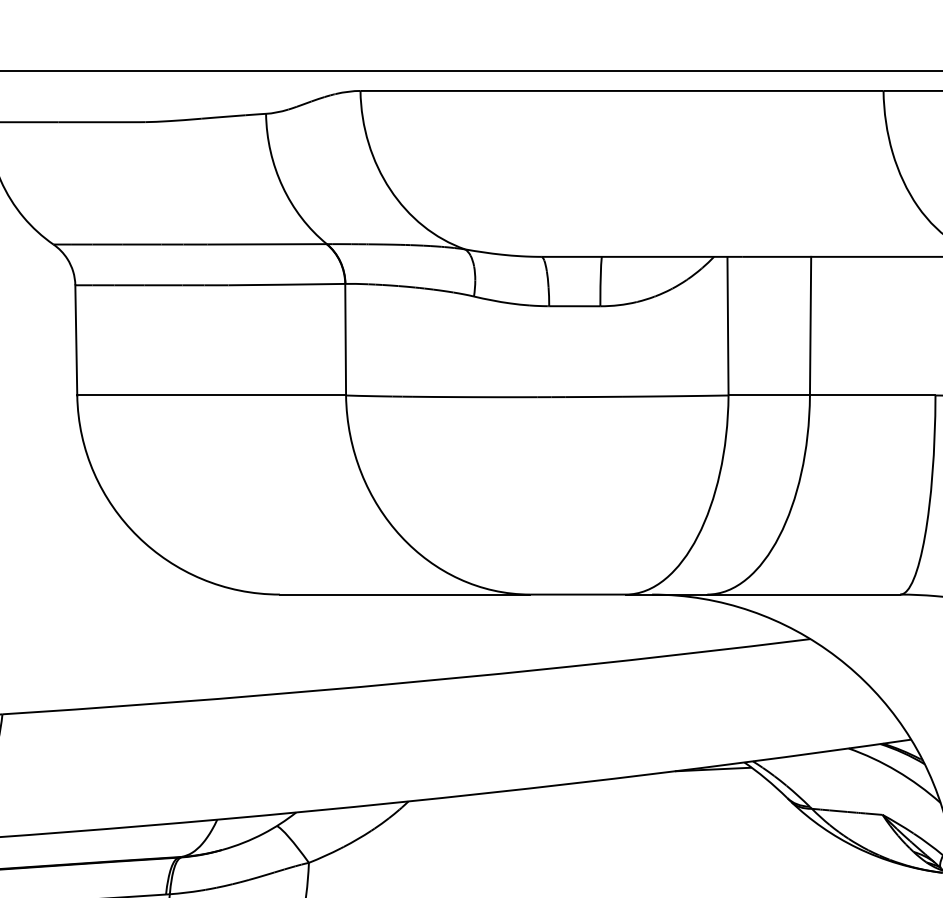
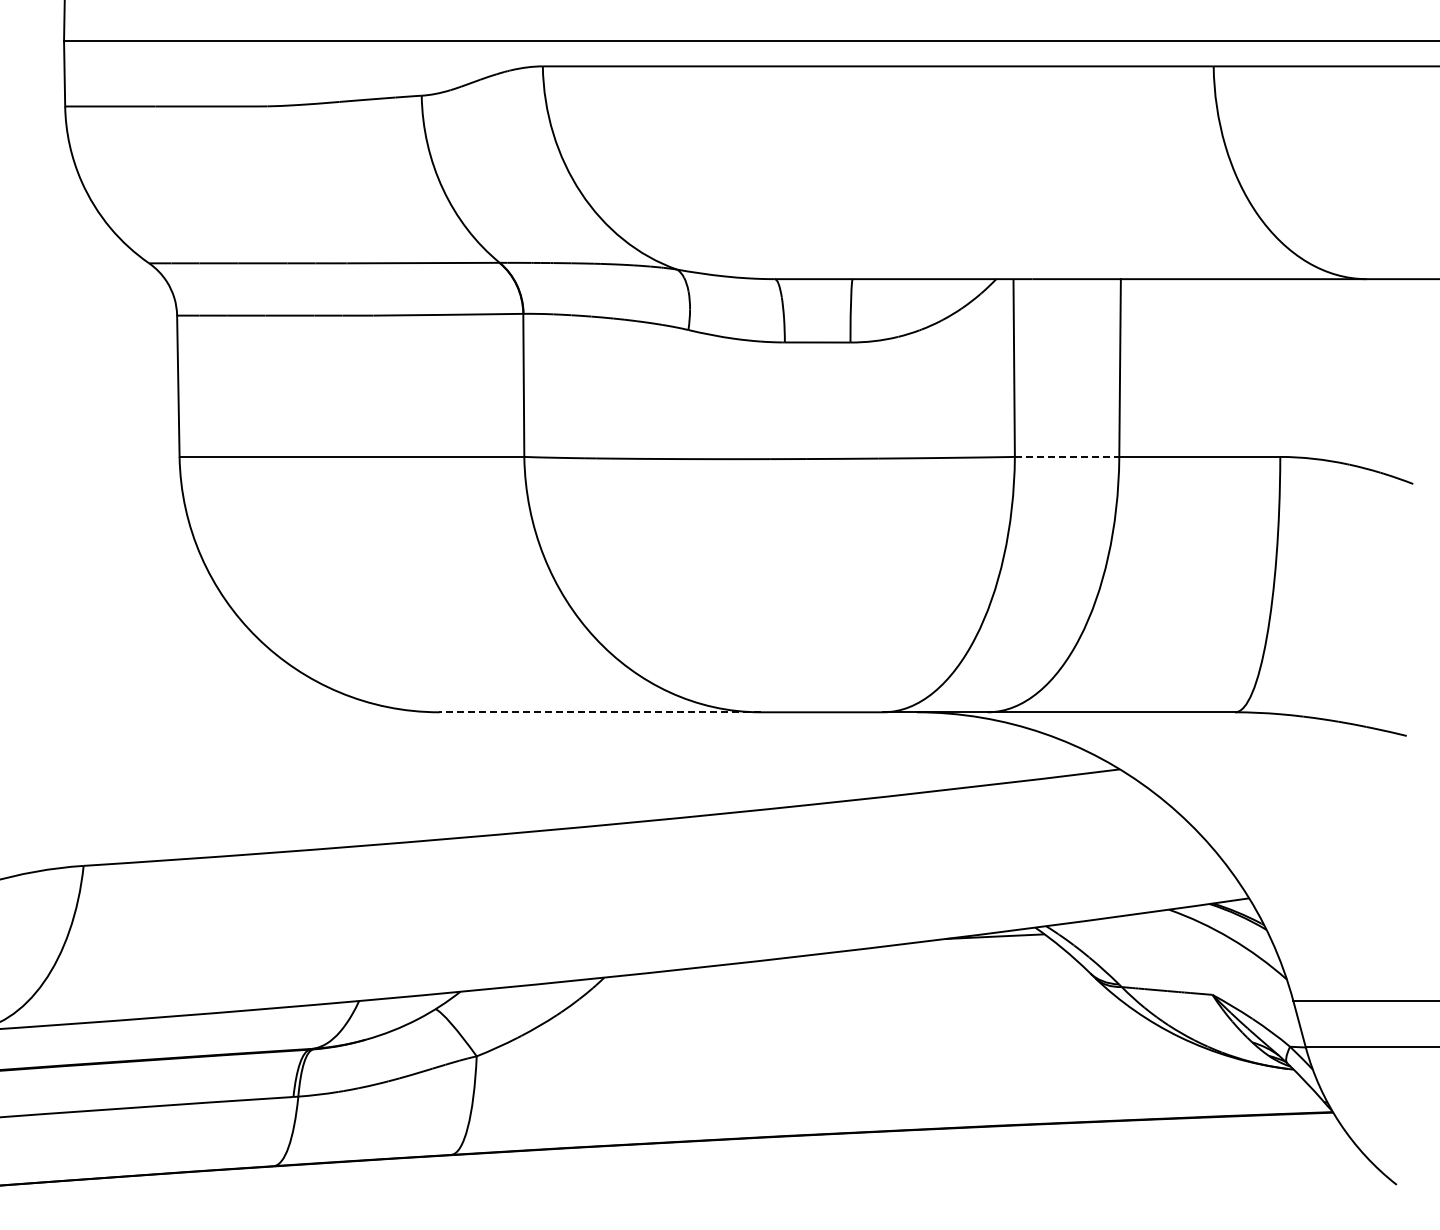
line: (769, 395) -> (1067, 456), solid -> dashed
line: (405, 594) -> (600, 712), solid -> dashed

